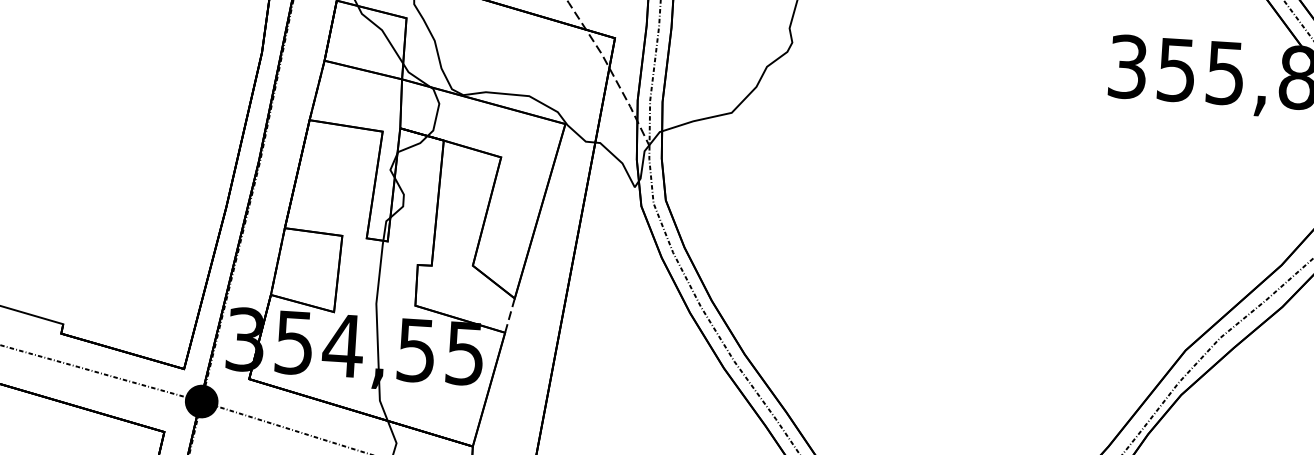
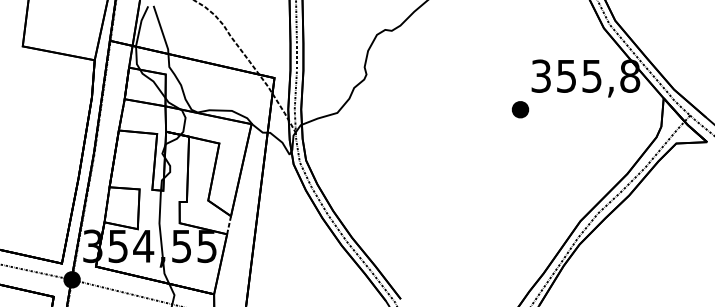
part: (1084, 128) -> (520, 109), added

